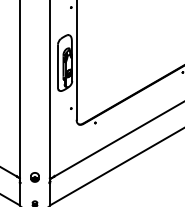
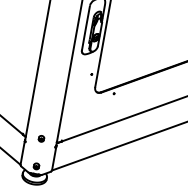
part: (34, 177) -> (40, 138), size x0.62

